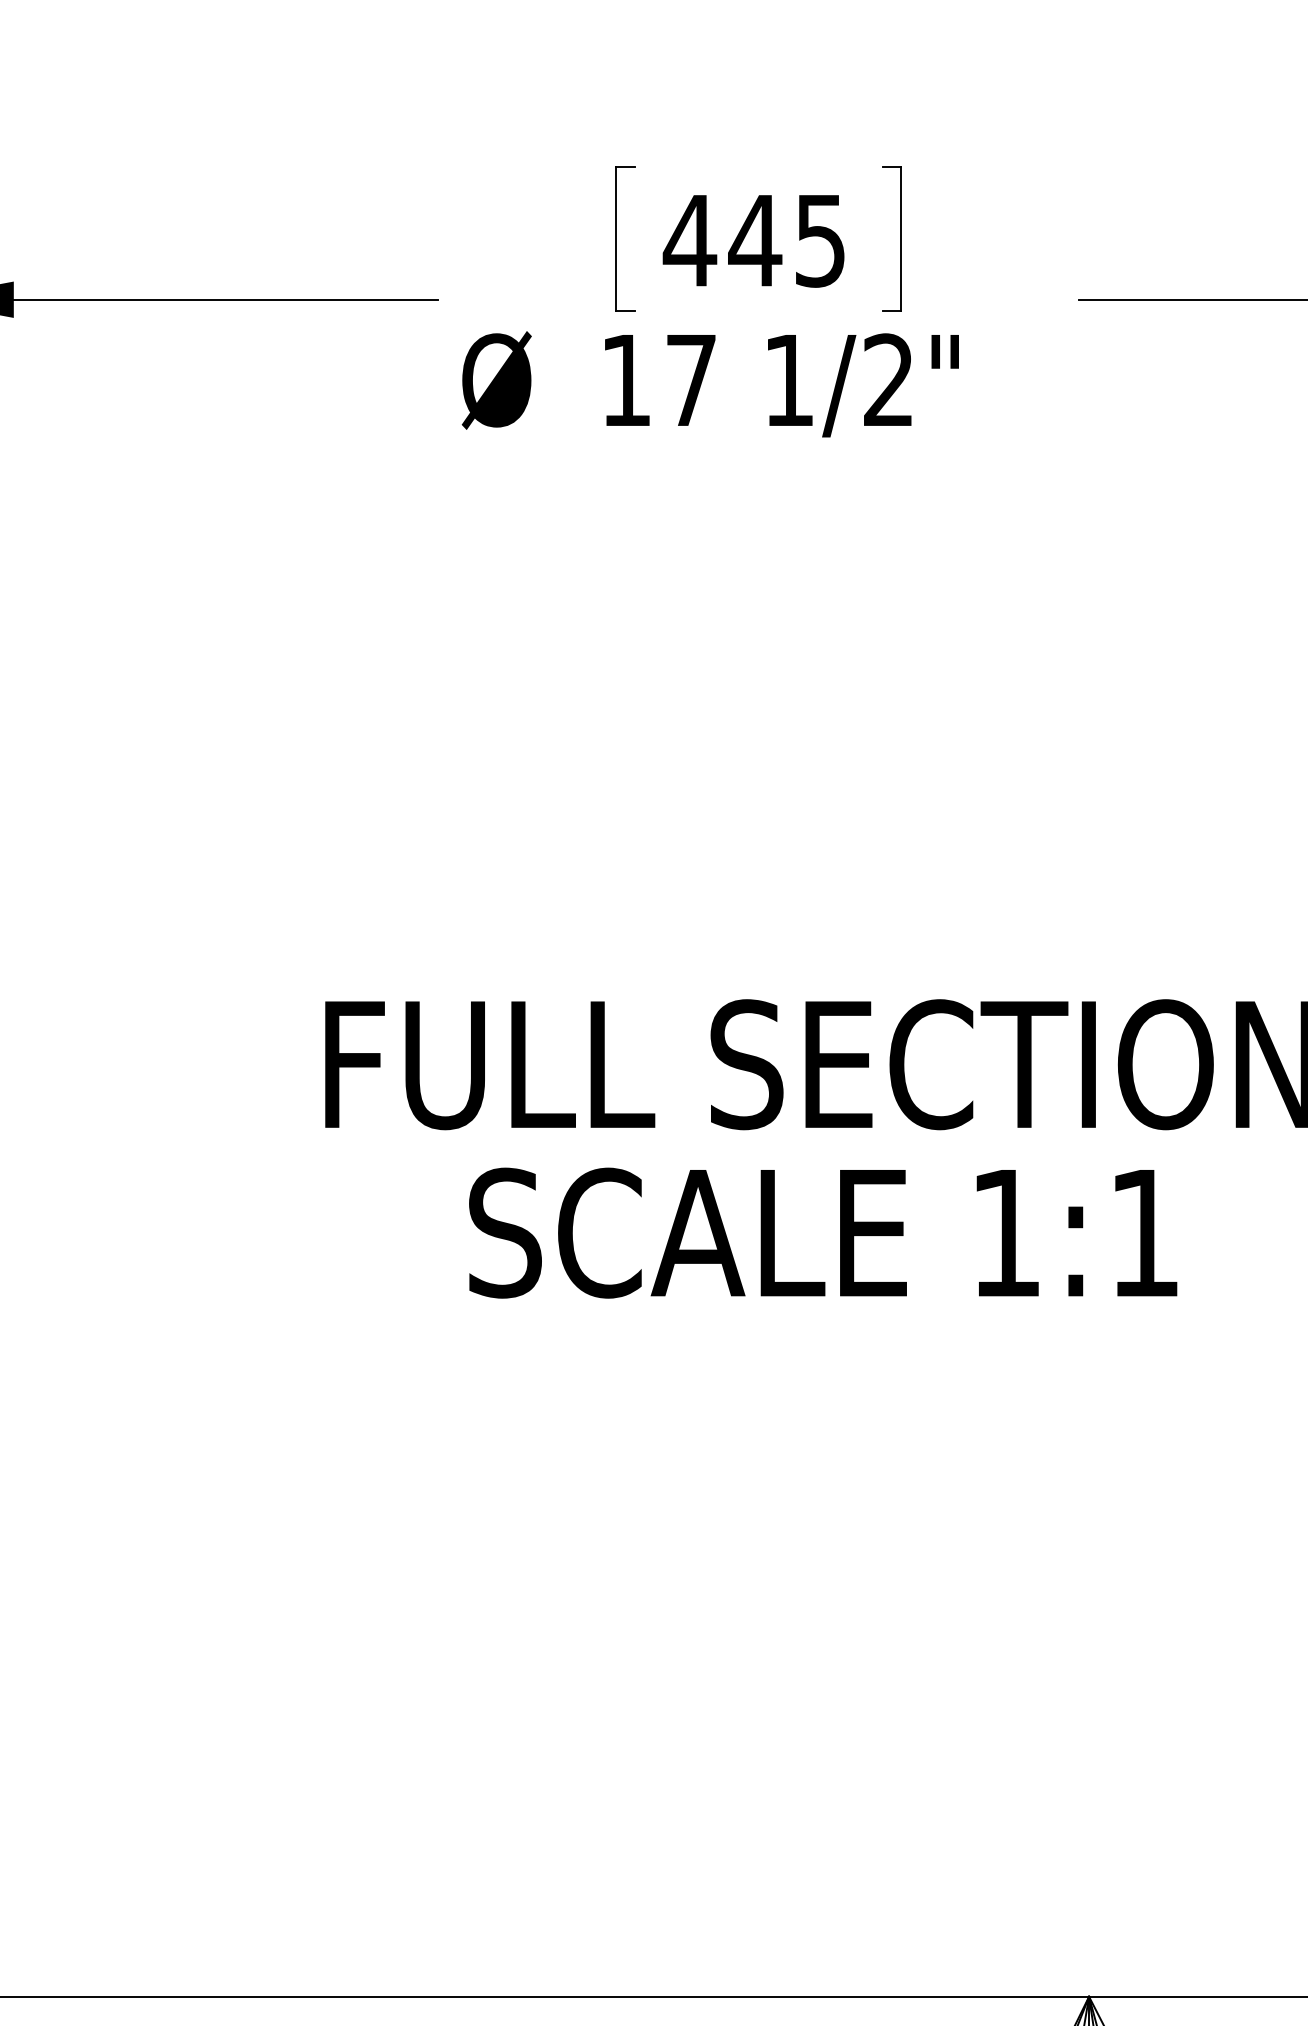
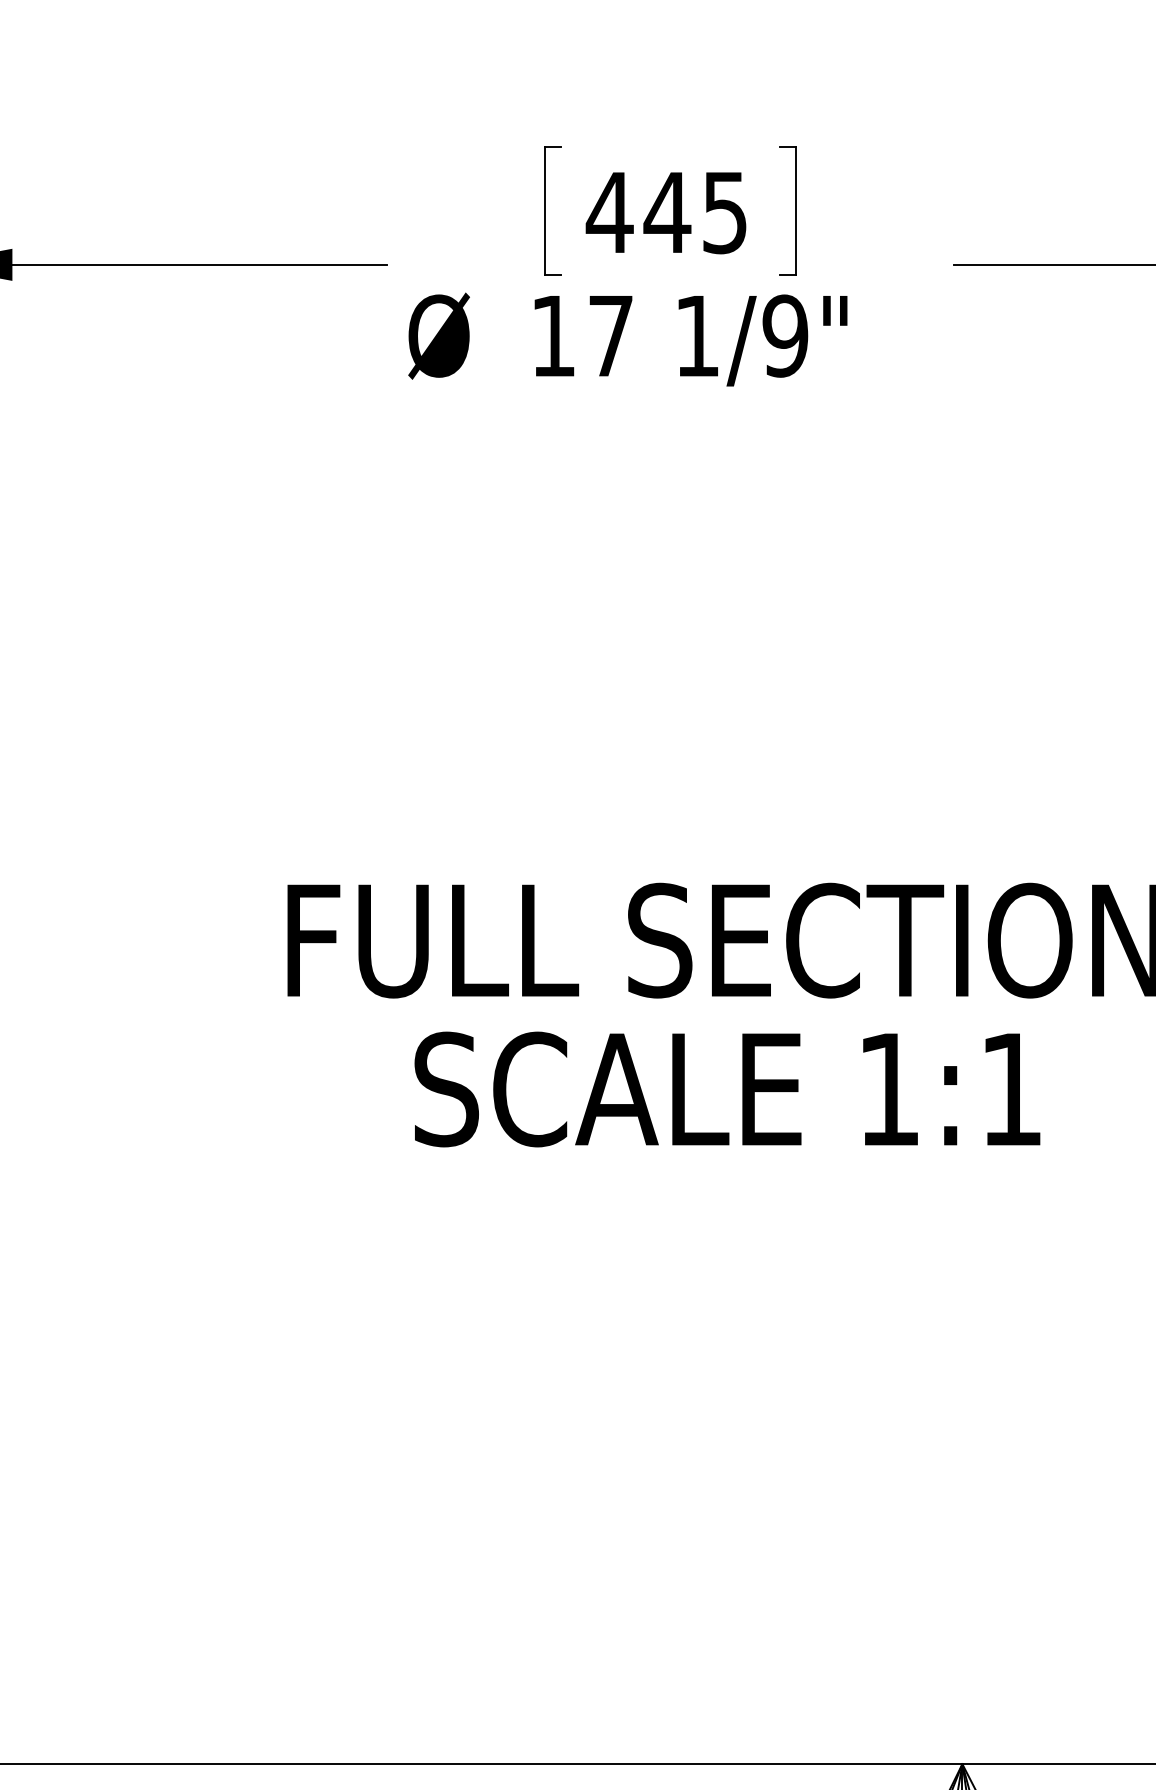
text: (888, 380) -> (785, 336), 1/2" -> 1/9"

